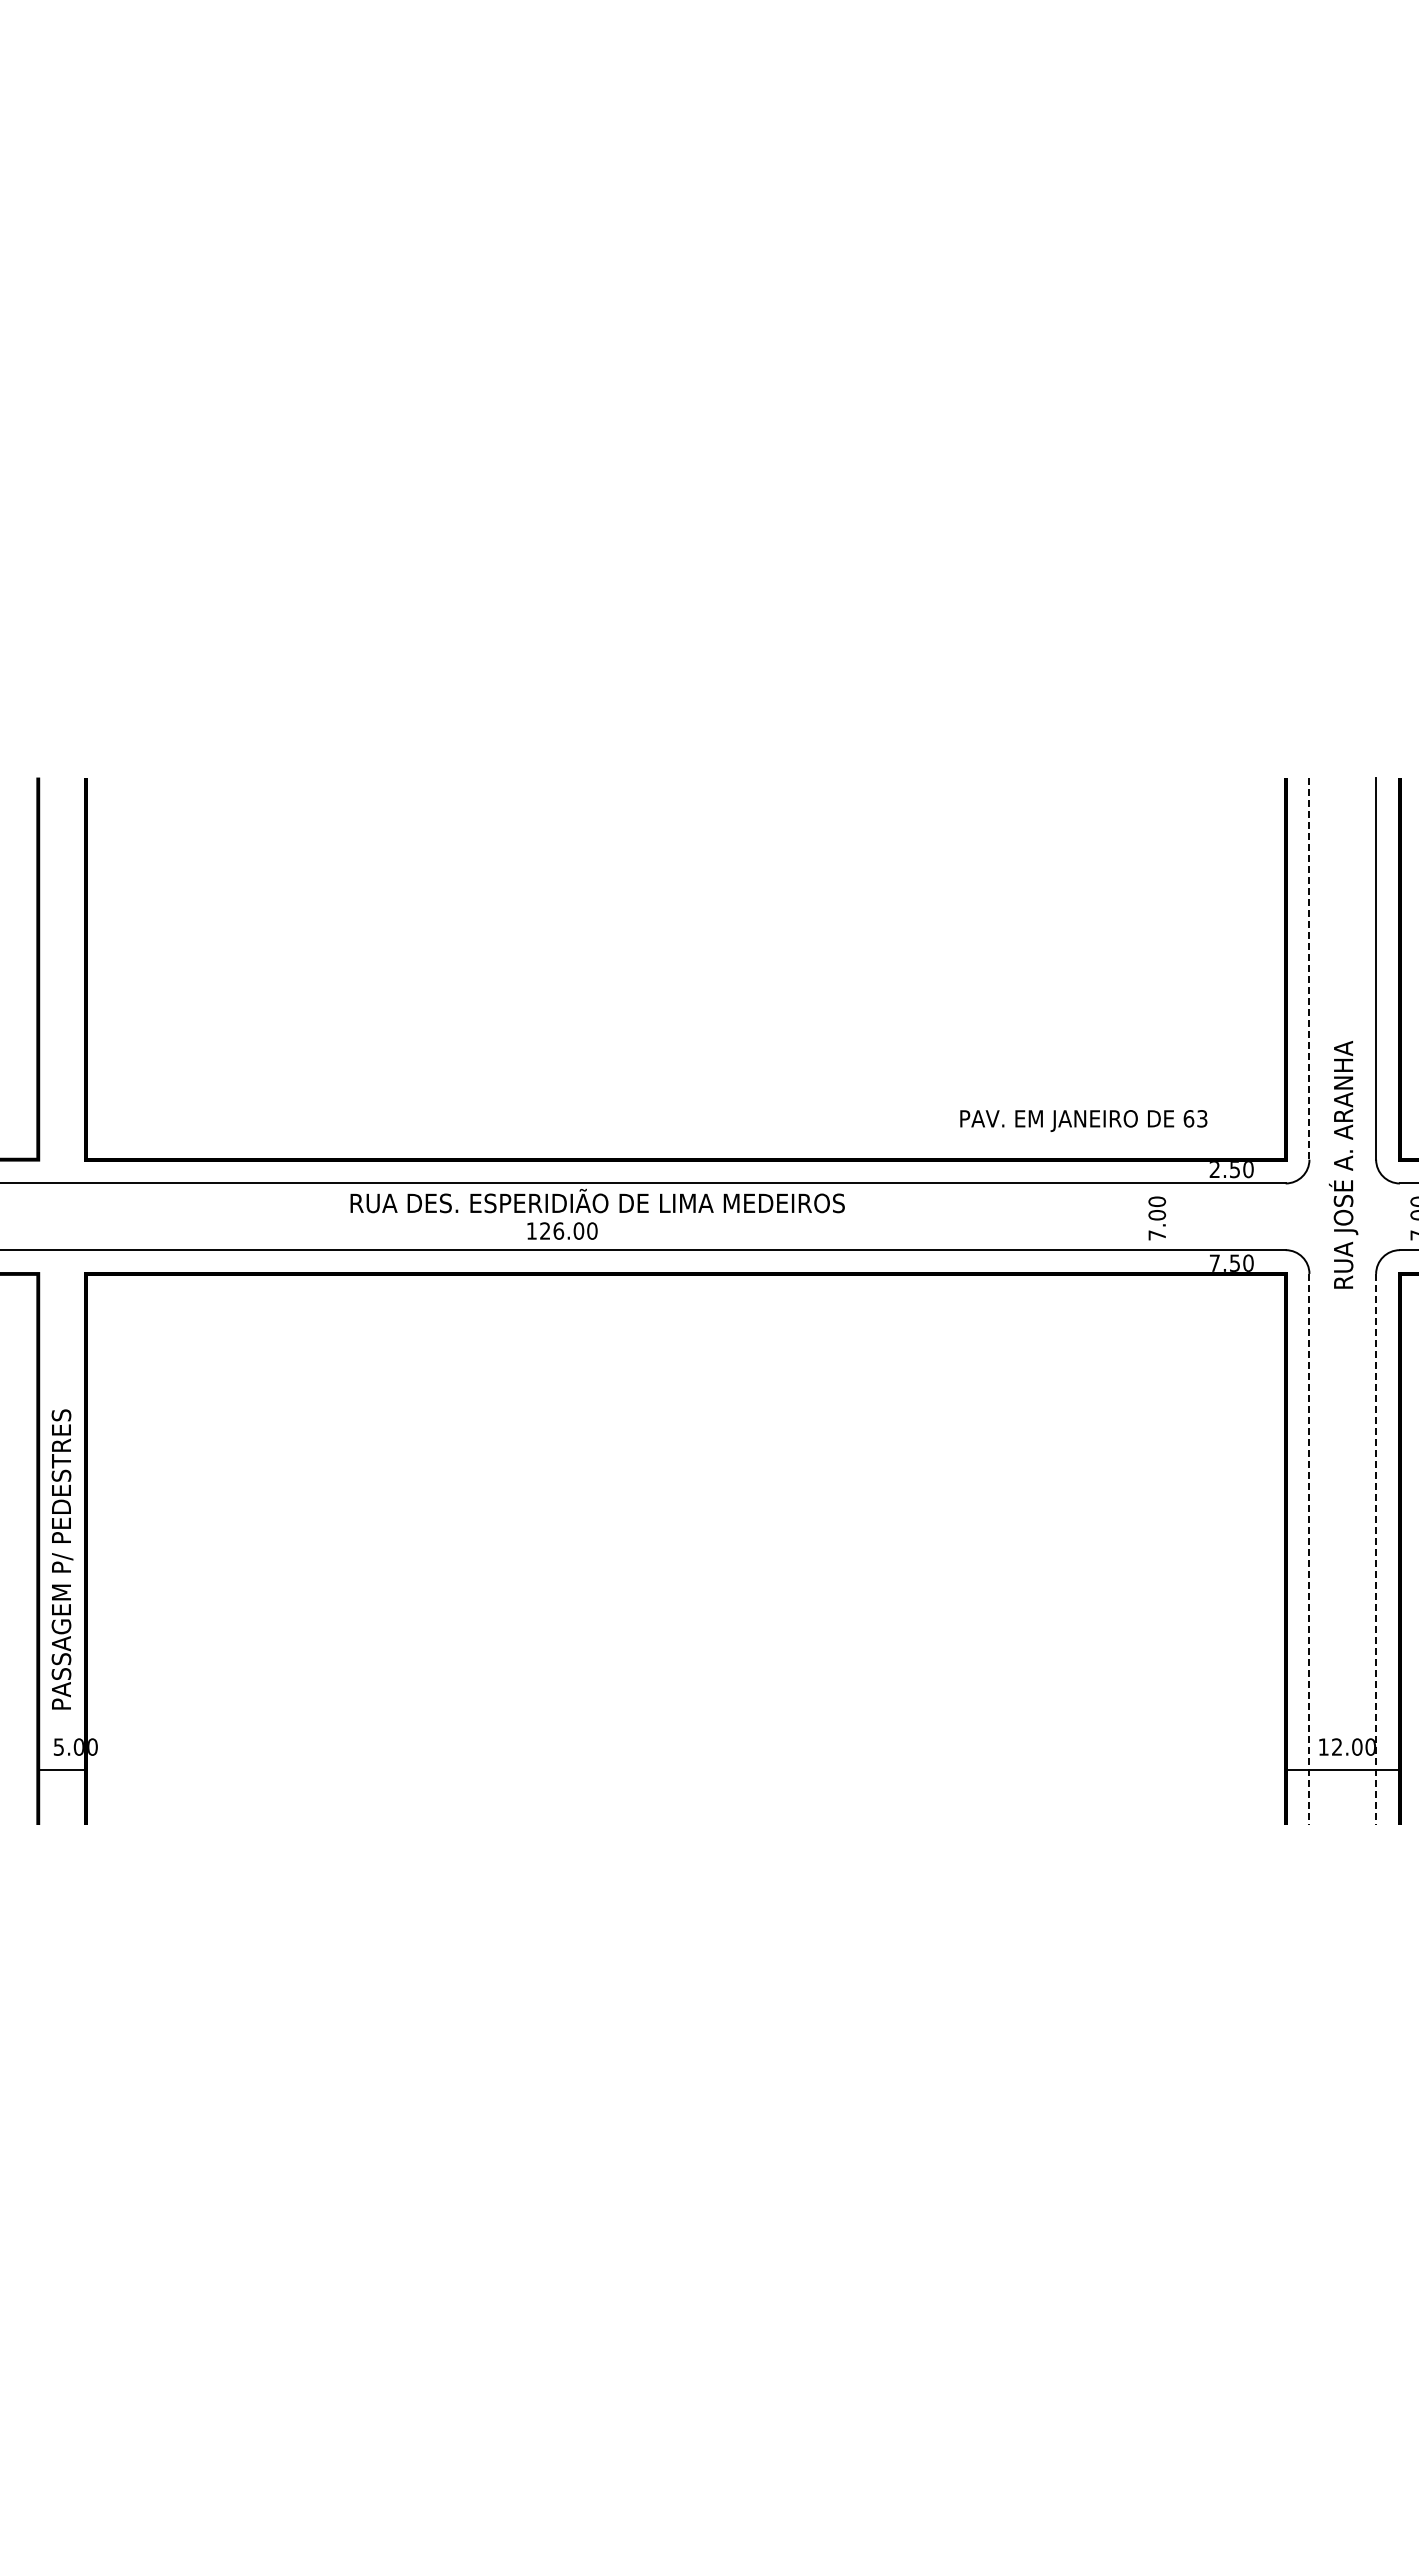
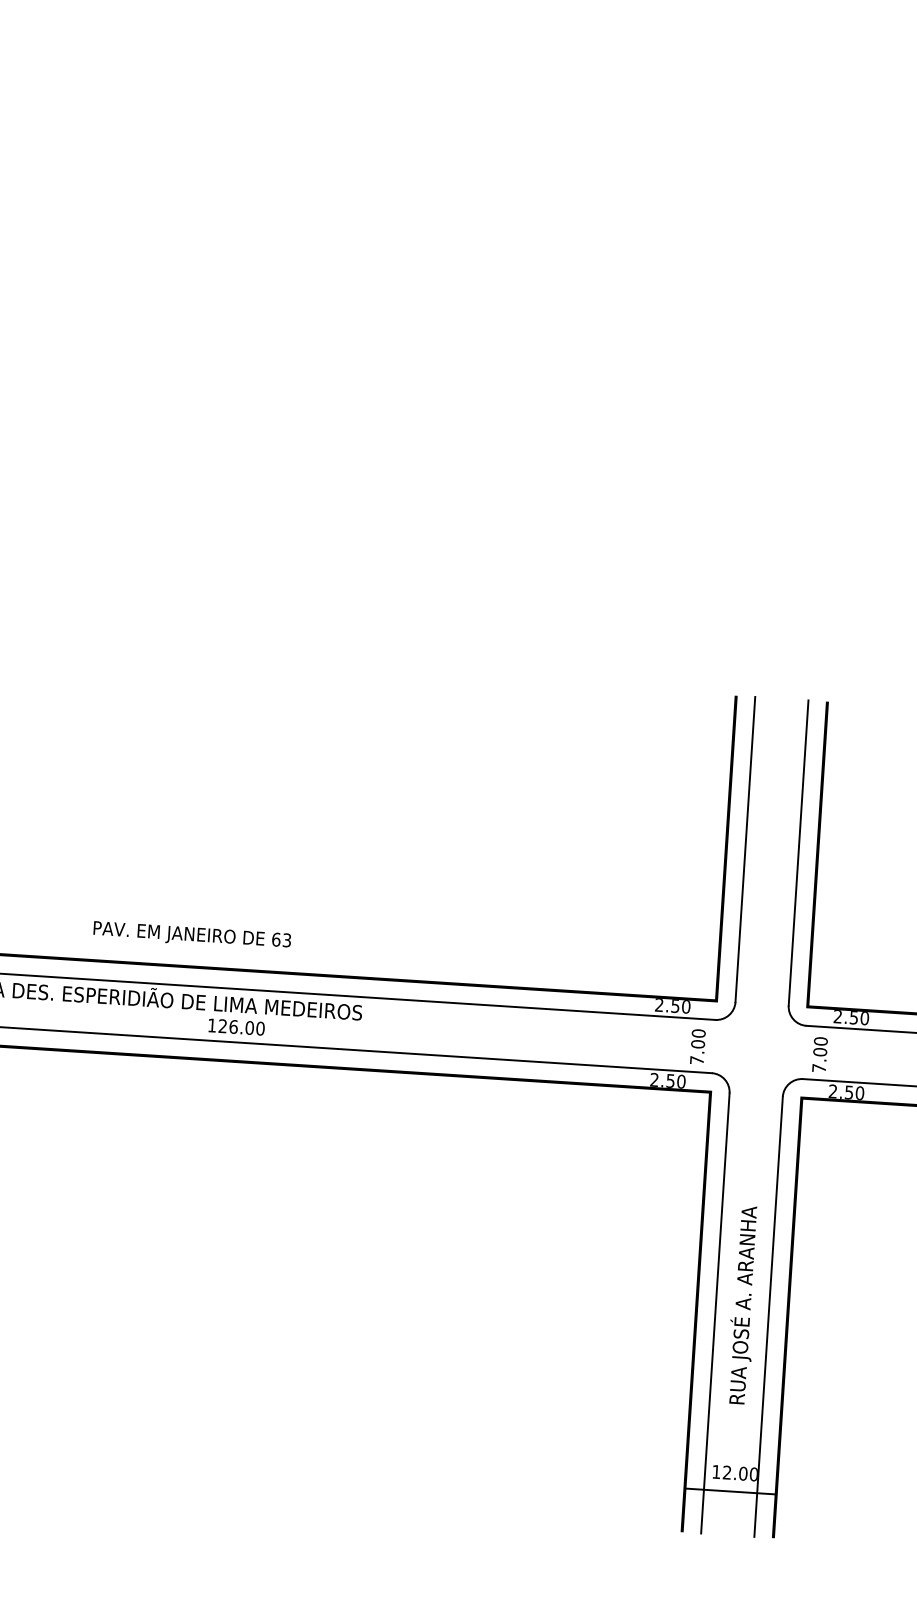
line: (1309, 969) -> (745, 850), dashed -> solid
text: (1083, 1120) -> (192, 935), moved
text: (1343, 1164) -> (743, 1304), moved
text: (1157, 1218) -> (698, 1046), moved
text: (562, 1230) -> (236, 1026), moved
text: (1214, 1262) -> (654, 1079), 7.50 -> 2.50
line: (1309, 1549) -> (715, 1313), dashed -> solid
line: (1376, 1549) -> (768, 1316), dashed -> solid

